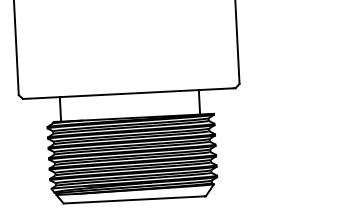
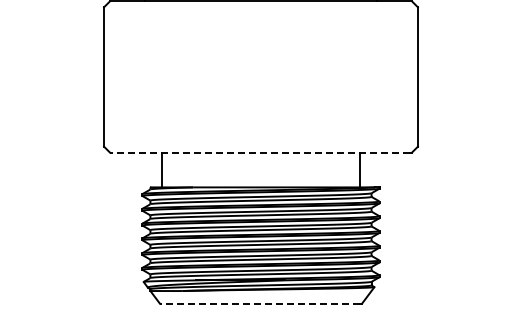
line: (128, 93) -> (259, 152), solid -> dashed
line: (133, 199) -> (259, 303), solid -> dashed

